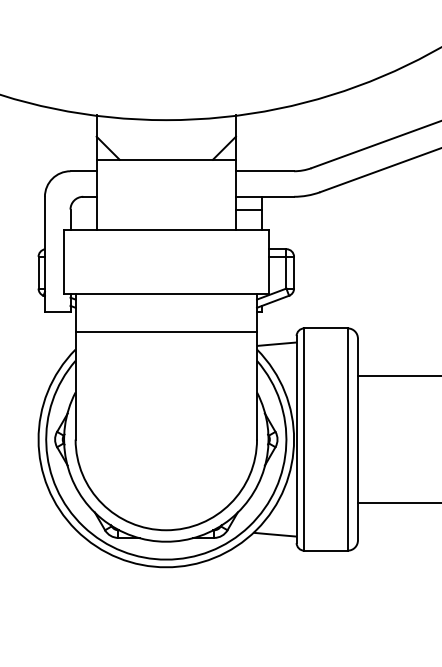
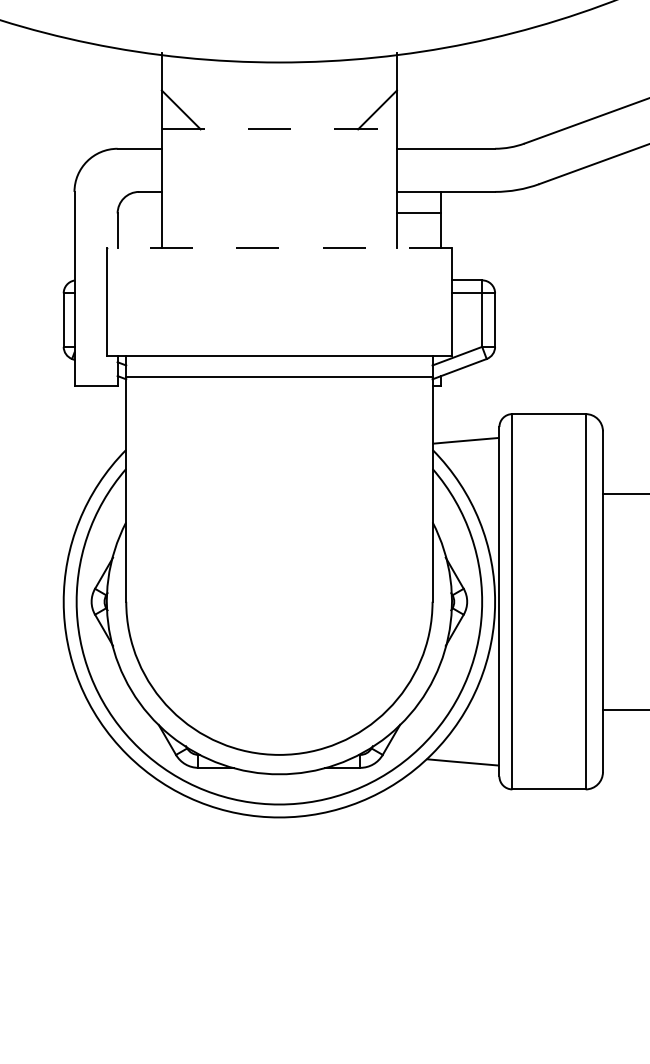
line: (166, 159) -> (279, 128), solid -> dashed
line: (165, 230) -> (278, 248), solid -> dashed
line: (166, 332) -> (279, 377), moved

